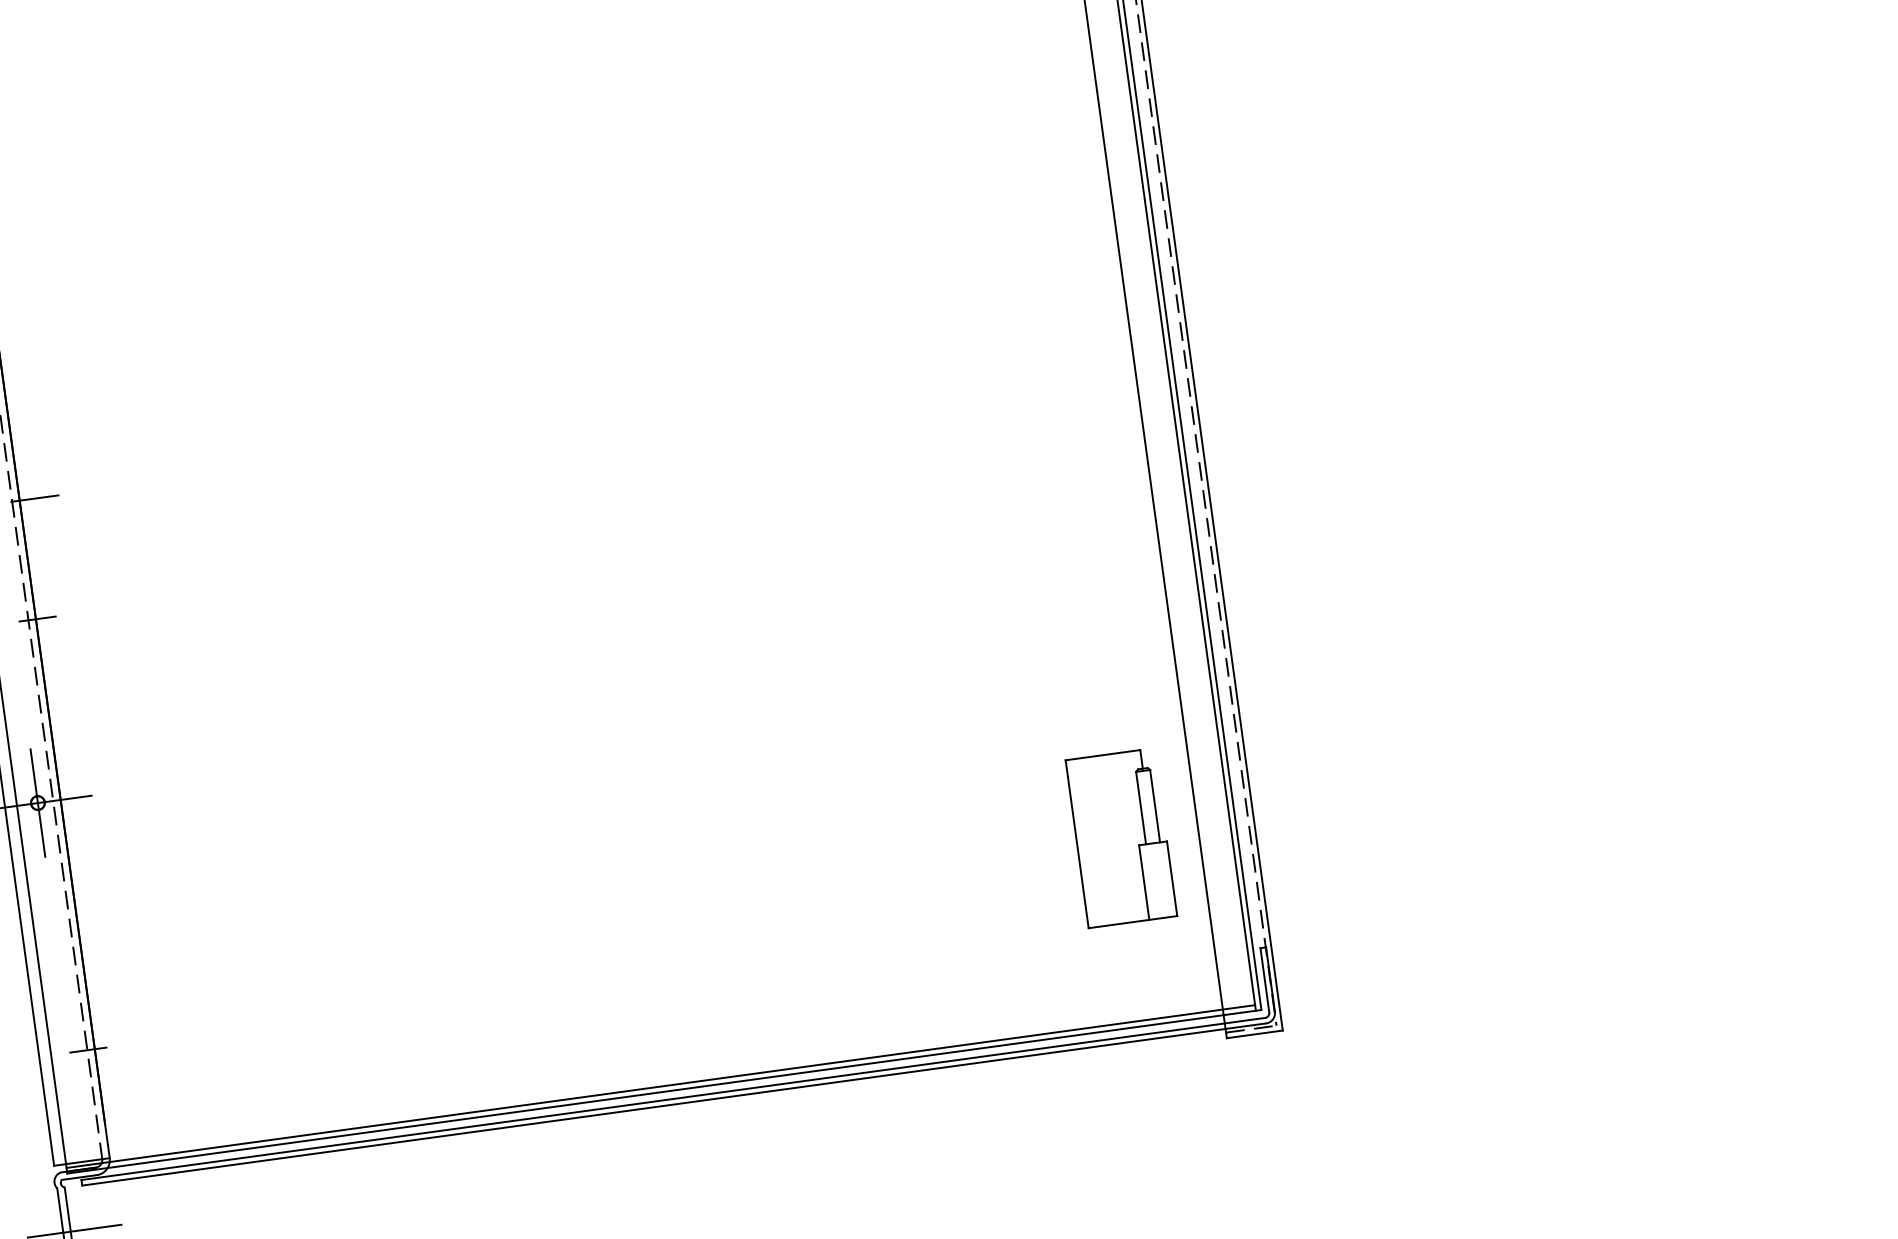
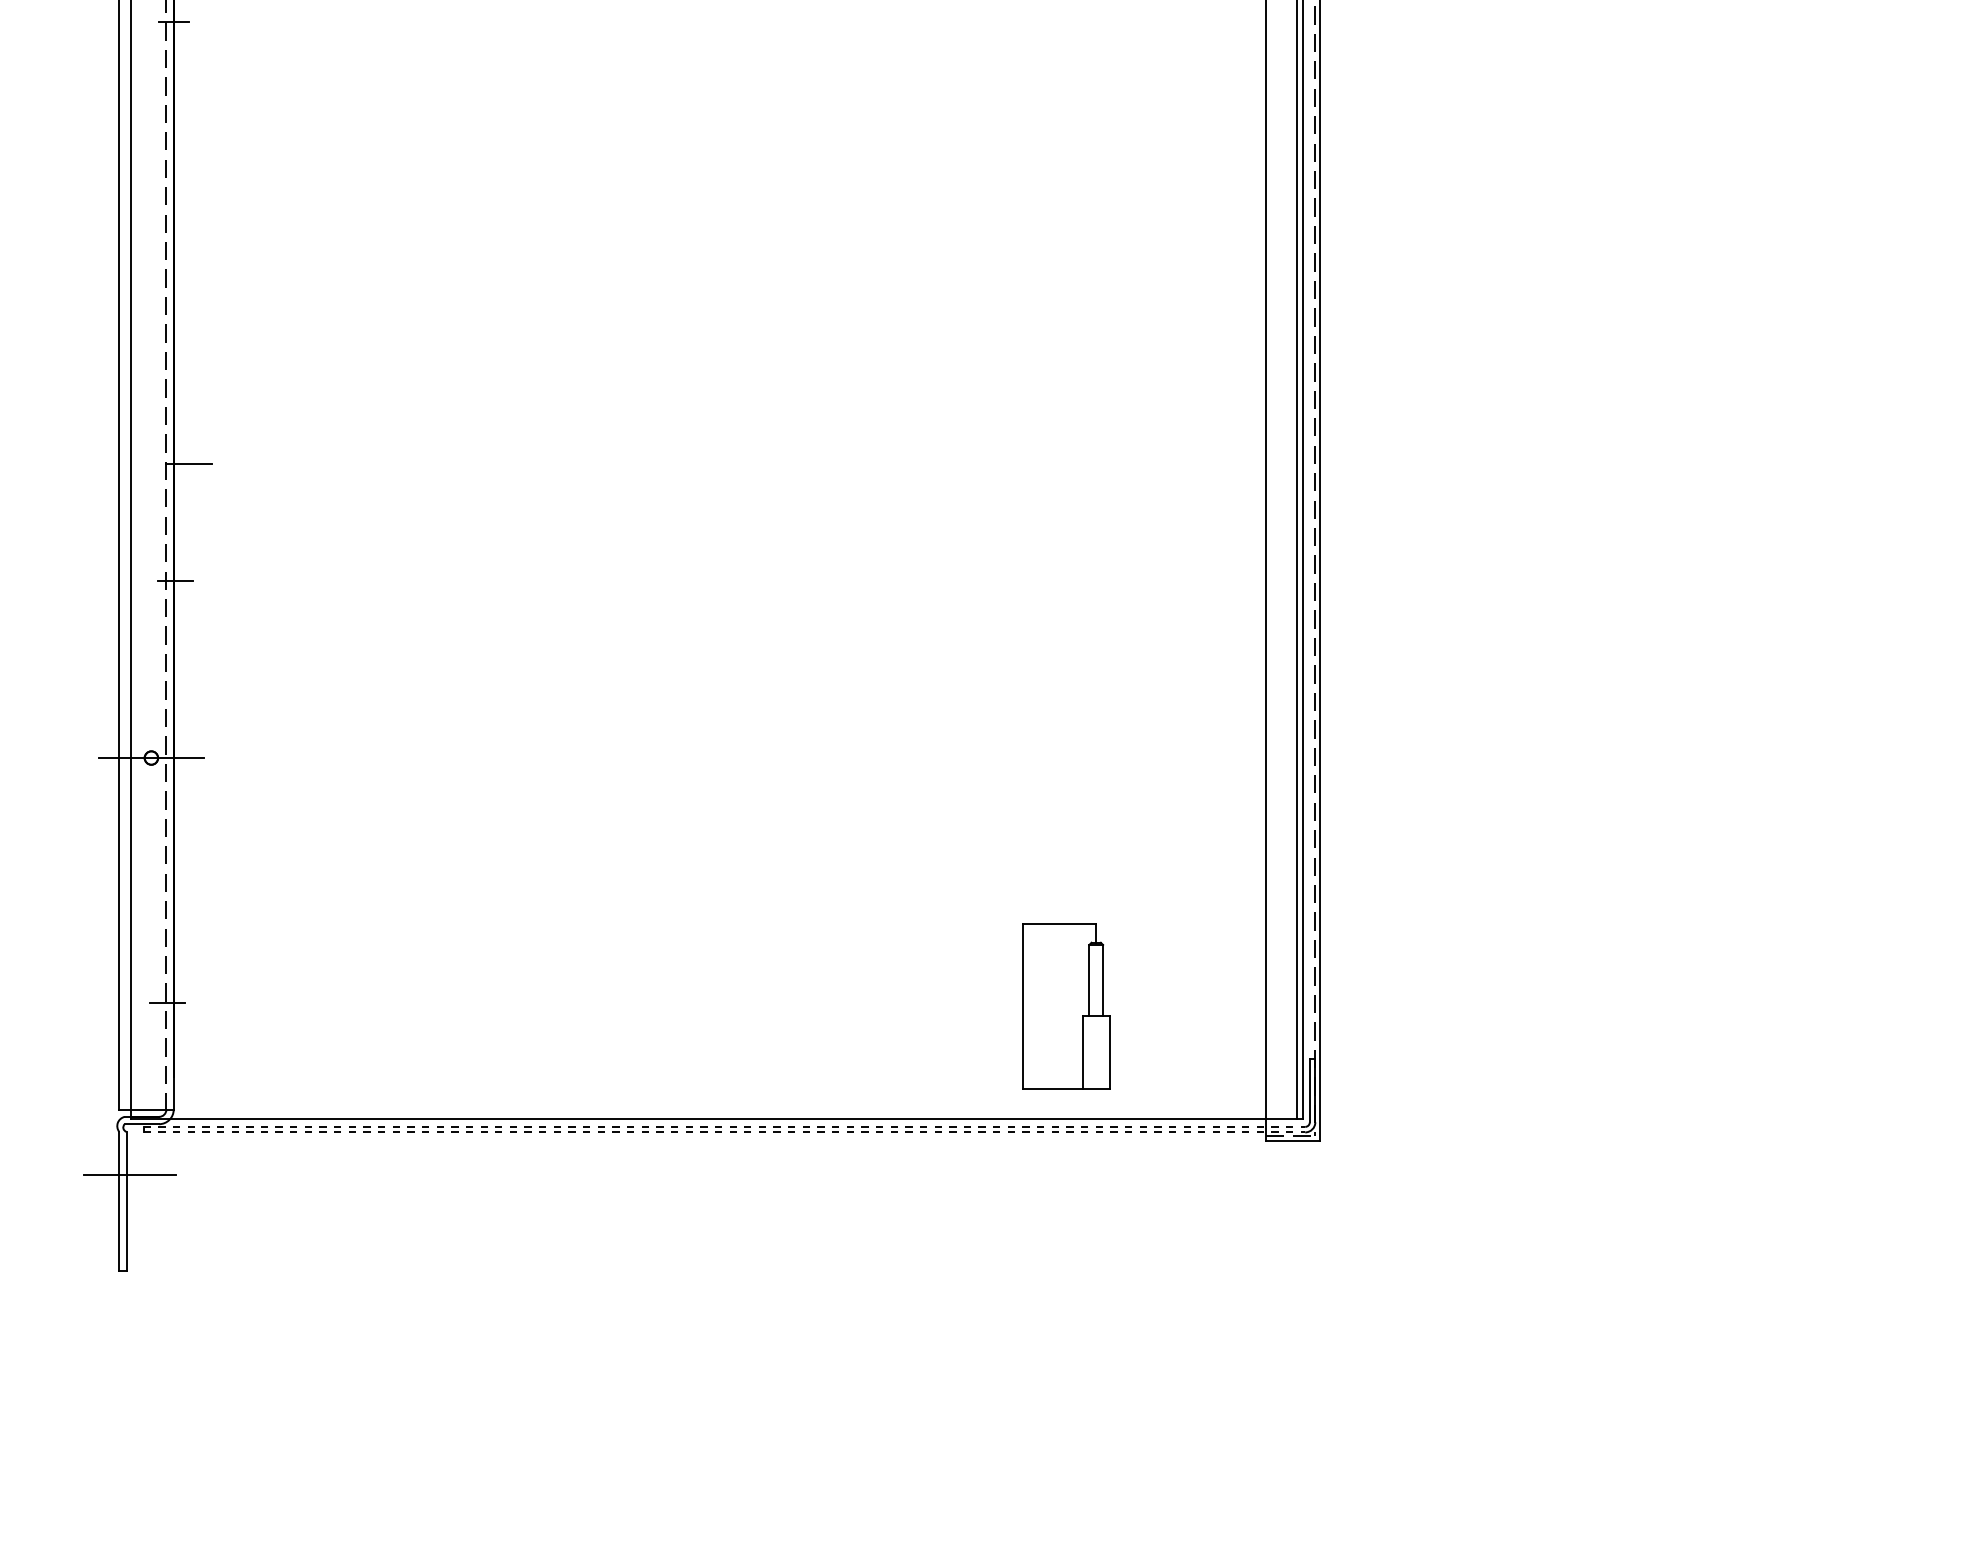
line: (37, 802) -> (151, 757), removed
part: (1121, 837) -> (1066, 1006), moved
line: (660, 1086) -> (713, 1113), removed
line: (673, 1098) -> (724, 1126), solid -> dashed
line: (674, 1104) -> (724, 1132), solid -> dashed

